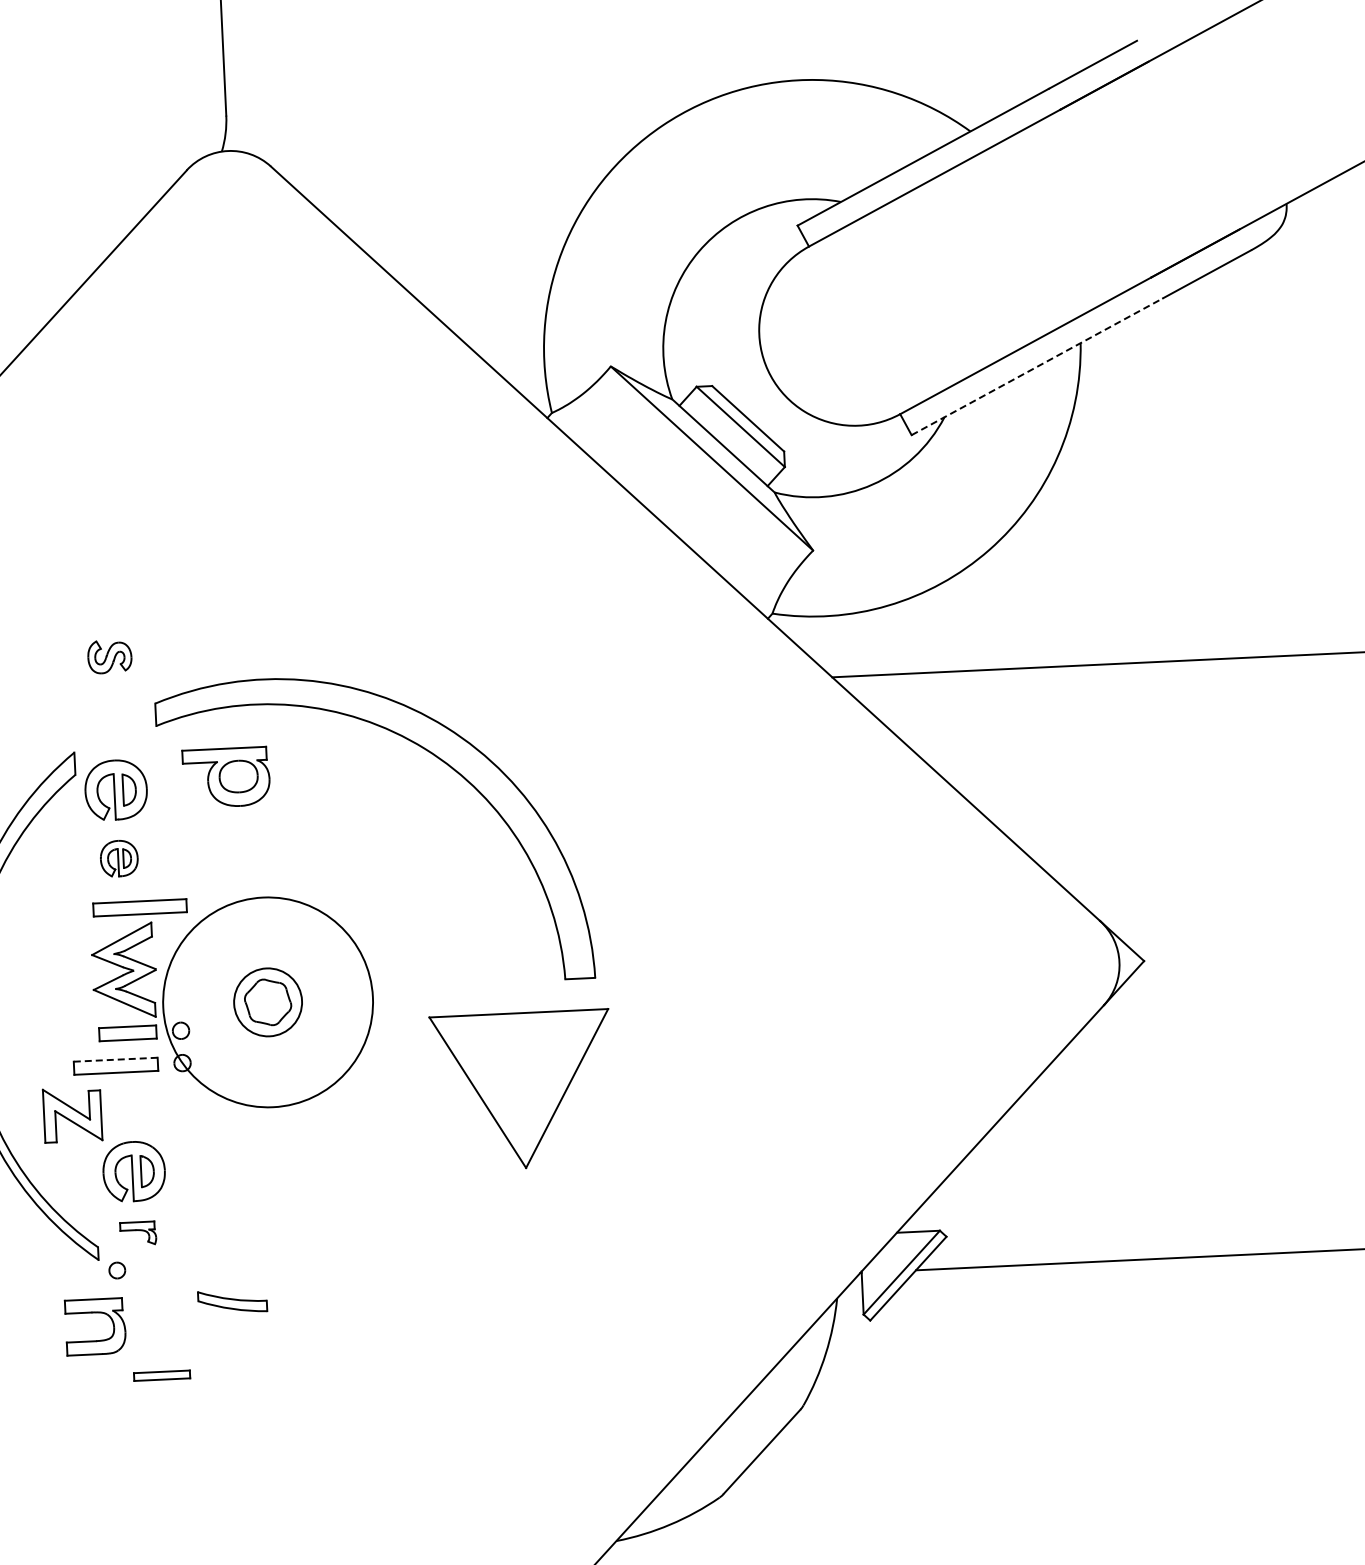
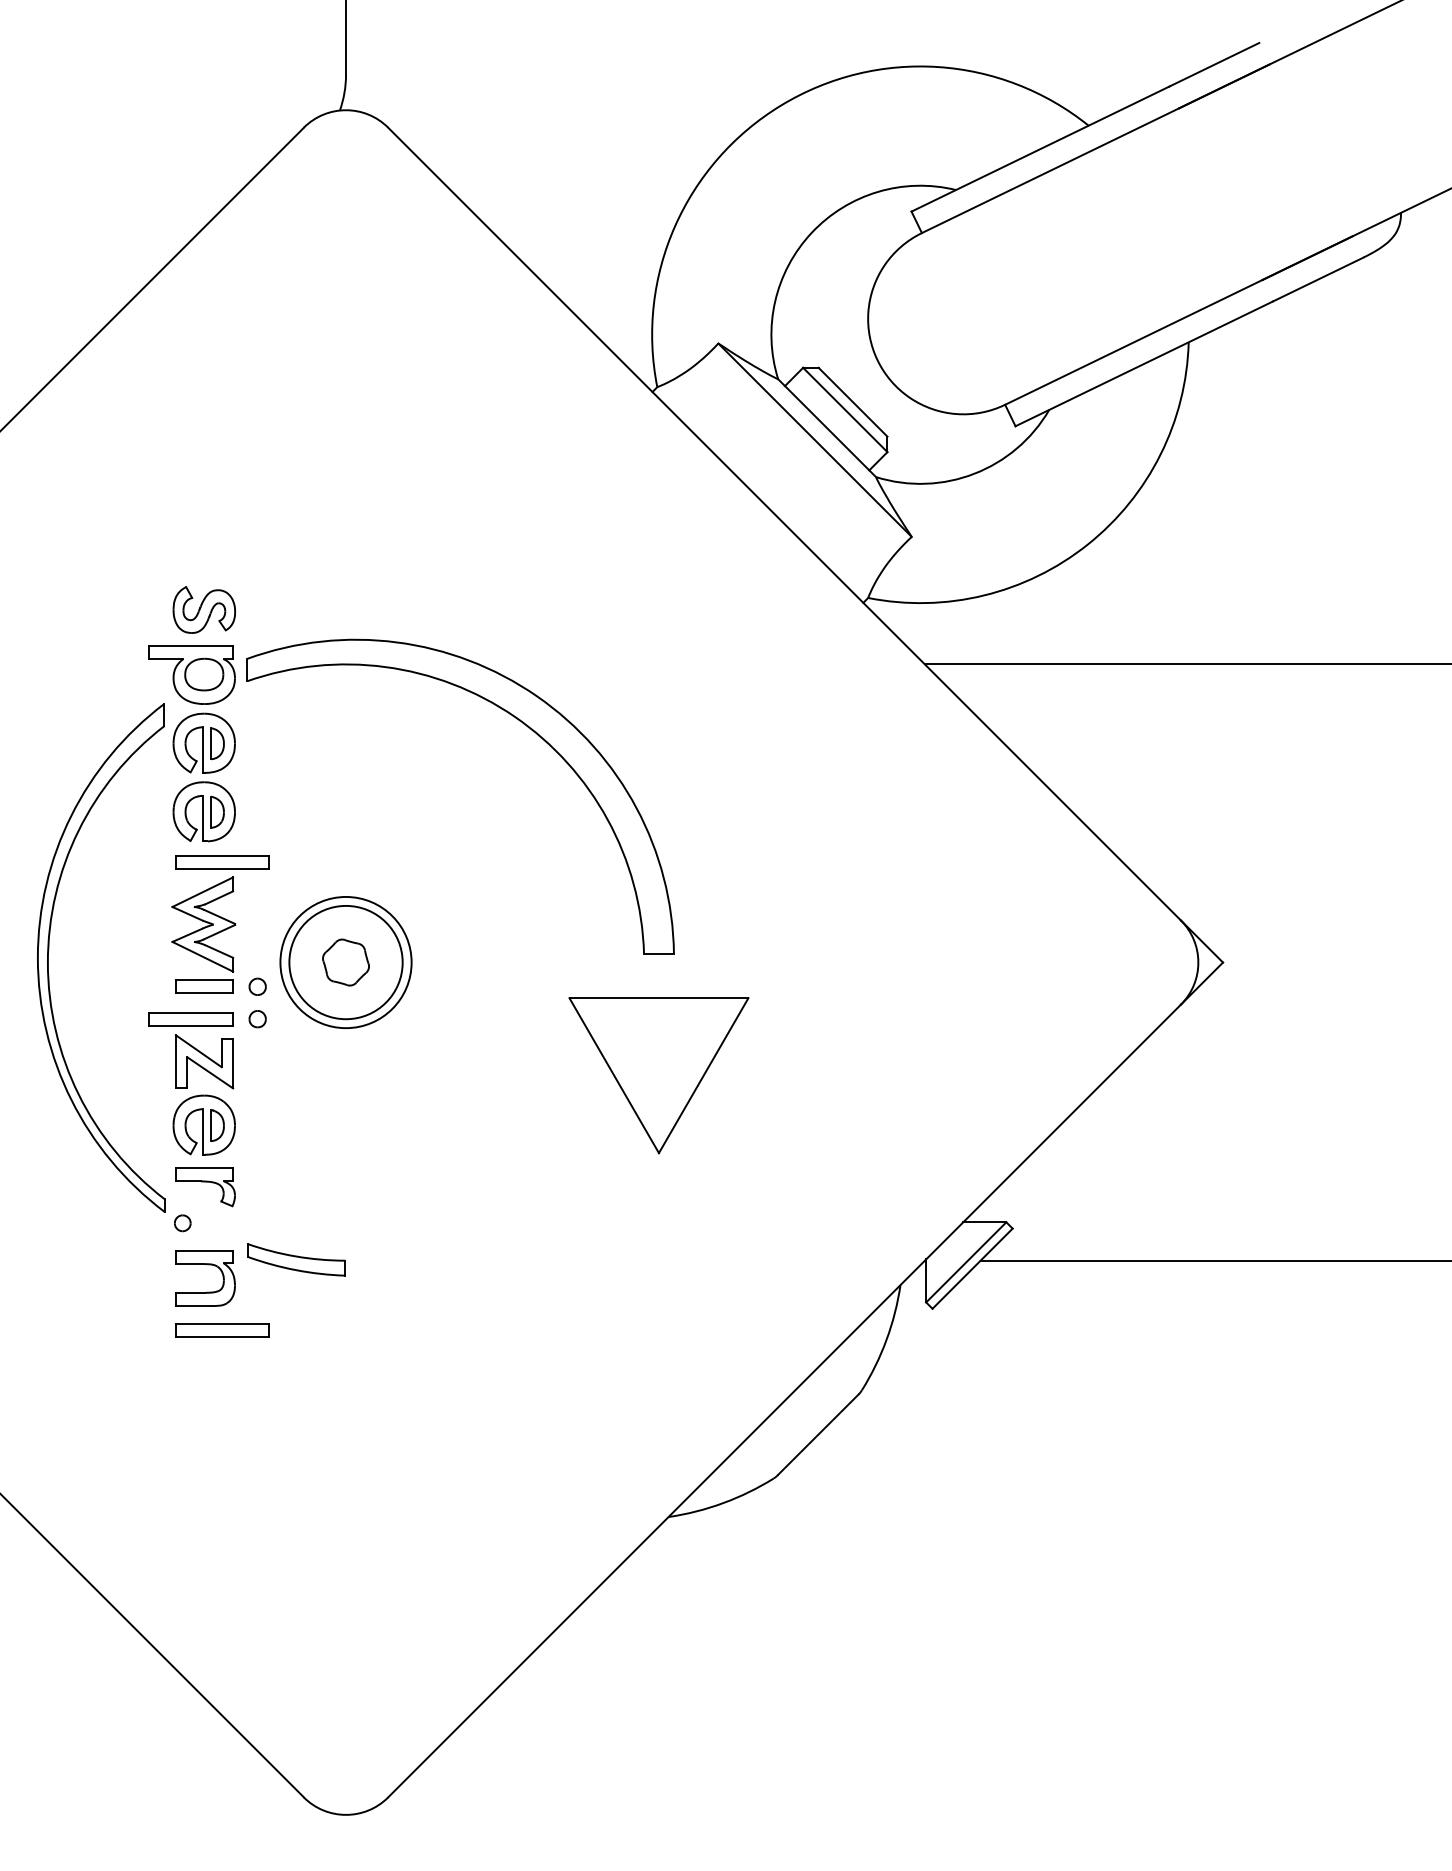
line: (1037, 366) -> (1144, 363), dashed -> solid
part: (109, 656) -> (203, 609), size x1.43
part: (225, 777) -> (191, 674), moved
part: (118, 858) -> (203, 811), size x1.67
circle: (267, 1002) -> (345, 962), size x0.62
circle: (267, 1002) -> (345, 962), size x1.67
line: (116, 1059) -> (191, 1012), dashed -> solid
part: (522, 1090) -> (658, 1075), moved
part: (72, 1114) -> (204, 1061), moved
part: (138, 1233) -> (205, 1187), size x1.67
part: (232, 1301) -> (296, 1259), size x1.43
part: (96, 1313) -> (206, 1265), moved
part: (162, 1375) -> (222, 1330), size x1.67

